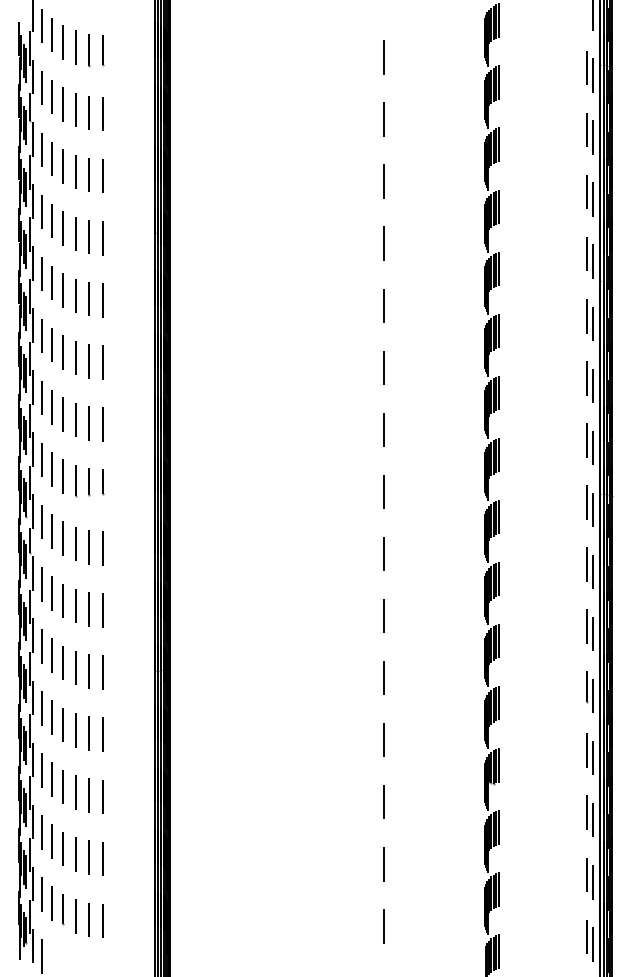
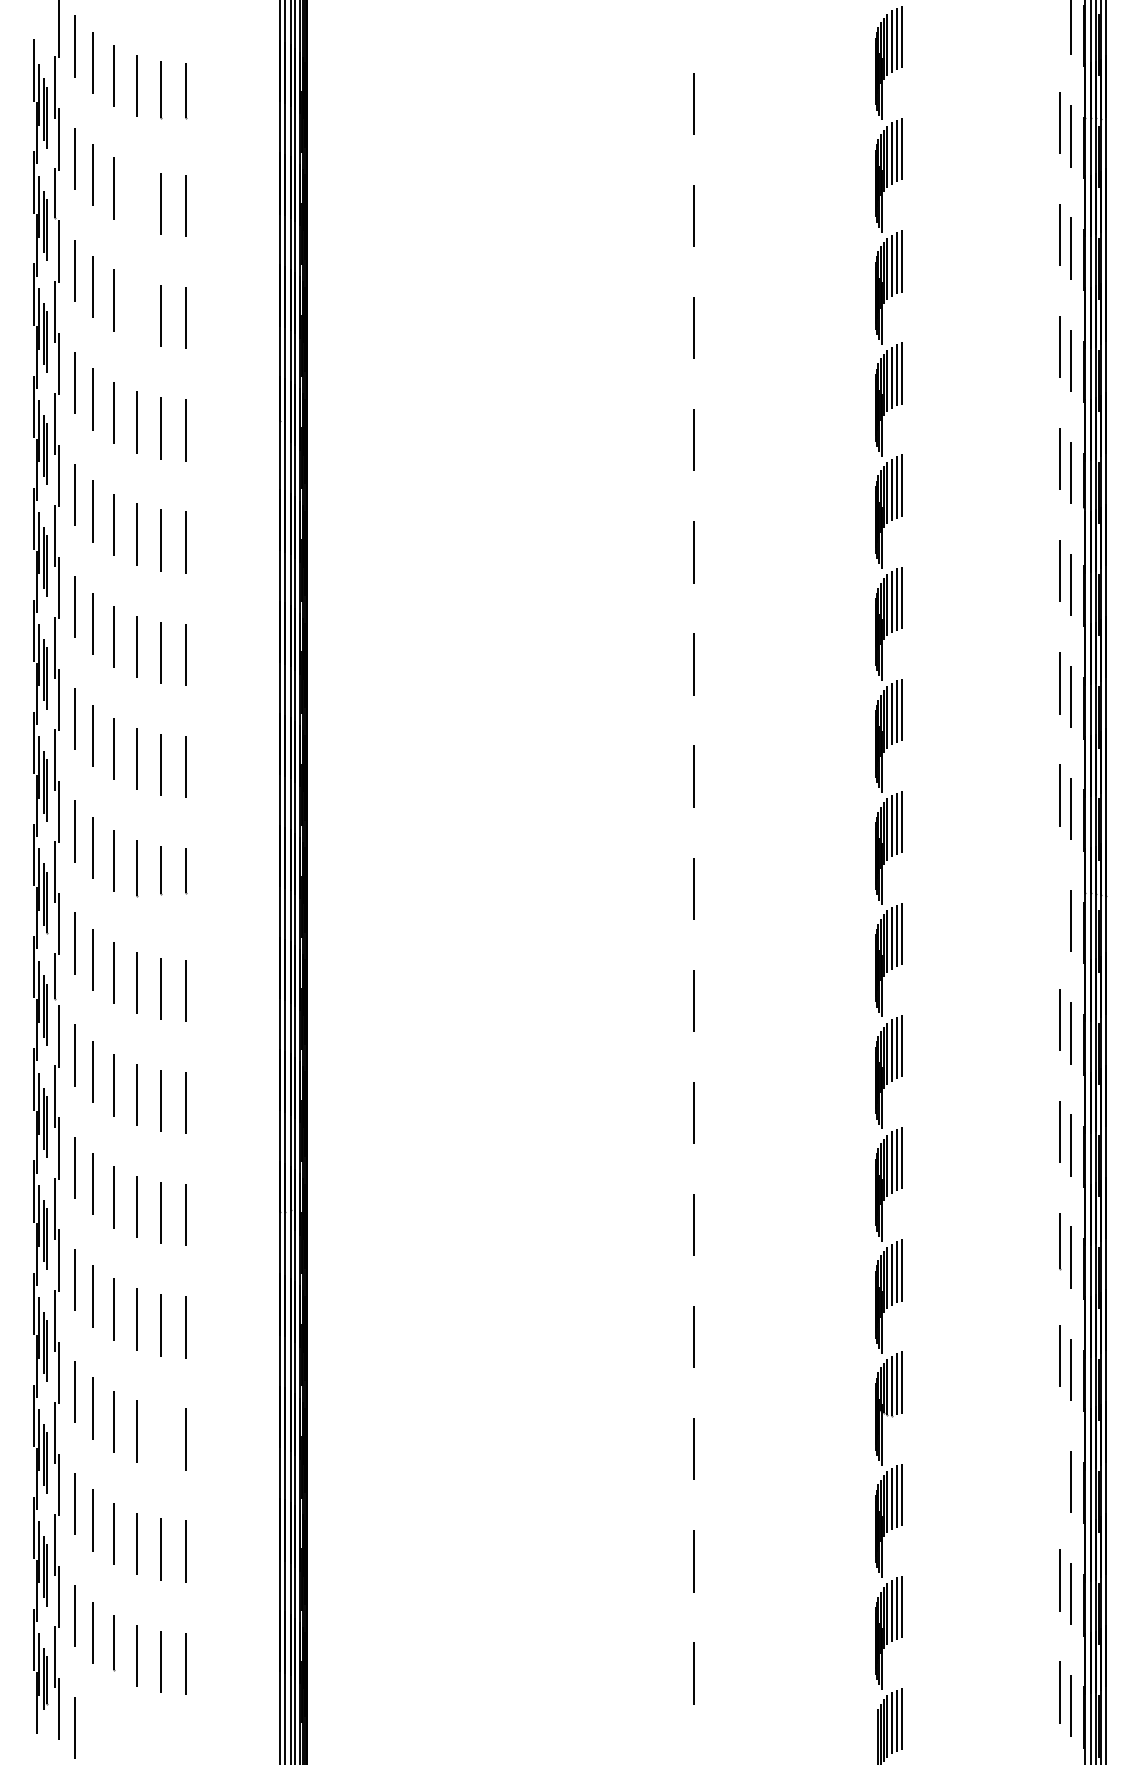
line: (75, 109) -> (136, 197), removed
line: (75, 171) -> (136, 309), removed
line: (586, 502) -> (1059, 907), removed
line: (88, 795) -> (159, 1437), removed
line: (586, 812) -> (1059, 1467), removed

